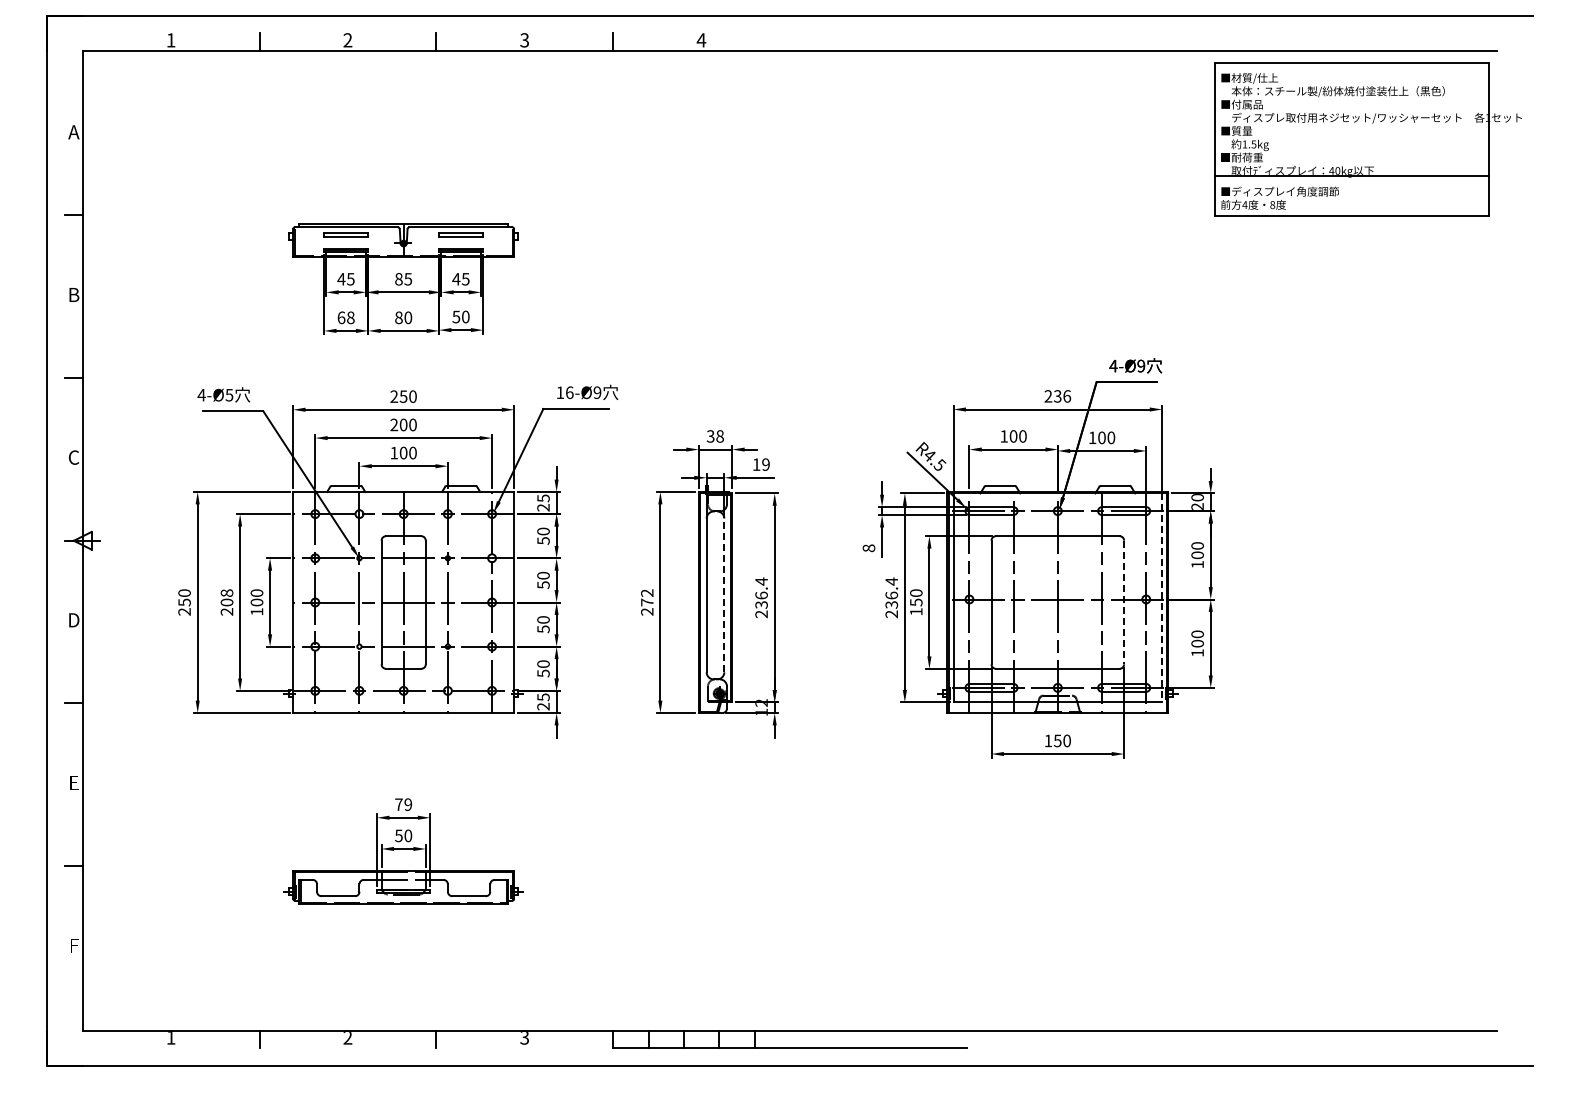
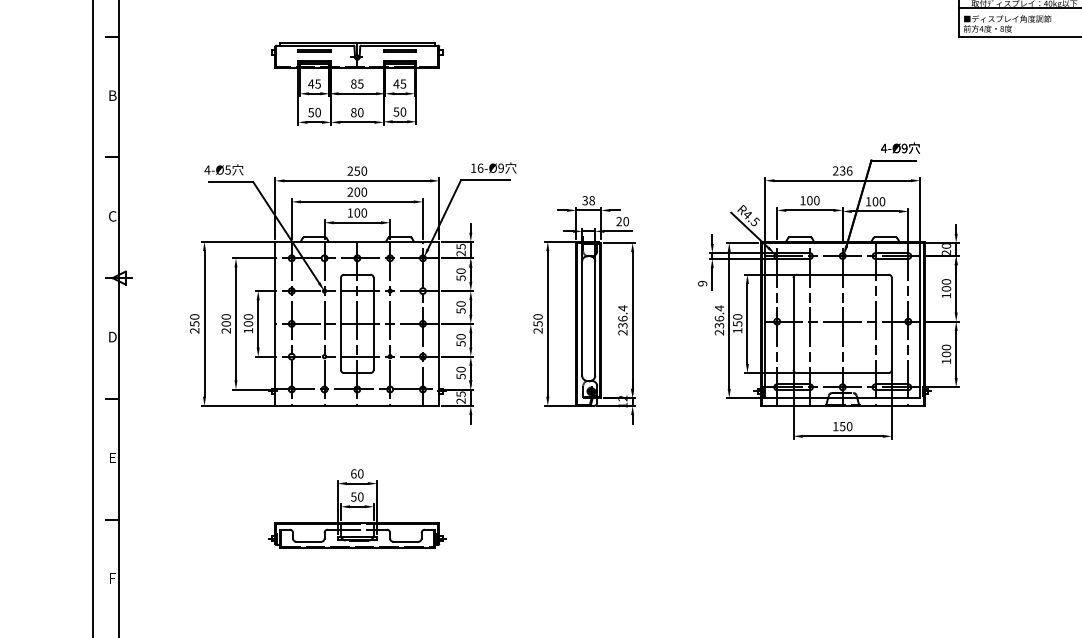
text: (345, 317) -> (314, 112), 68 -> 50
text: (760, 464) -> (622, 221), 19 -> 20
text: (868, 548) -> (702, 283), 8 -> 9
text: (227, 592) -> (226, 316), 208 -> 200
line: (724, 595) -> (595, 318), dashed -> solid
text: (647, 597) -> (538, 320), 272 -> 250
line: (1162, 598) -> (920, 320), dashed -> solid
line: (1124, 602) -> (892, 323), dashed -> solid
text: (403, 804) -> (357, 473), 79 -> 60

